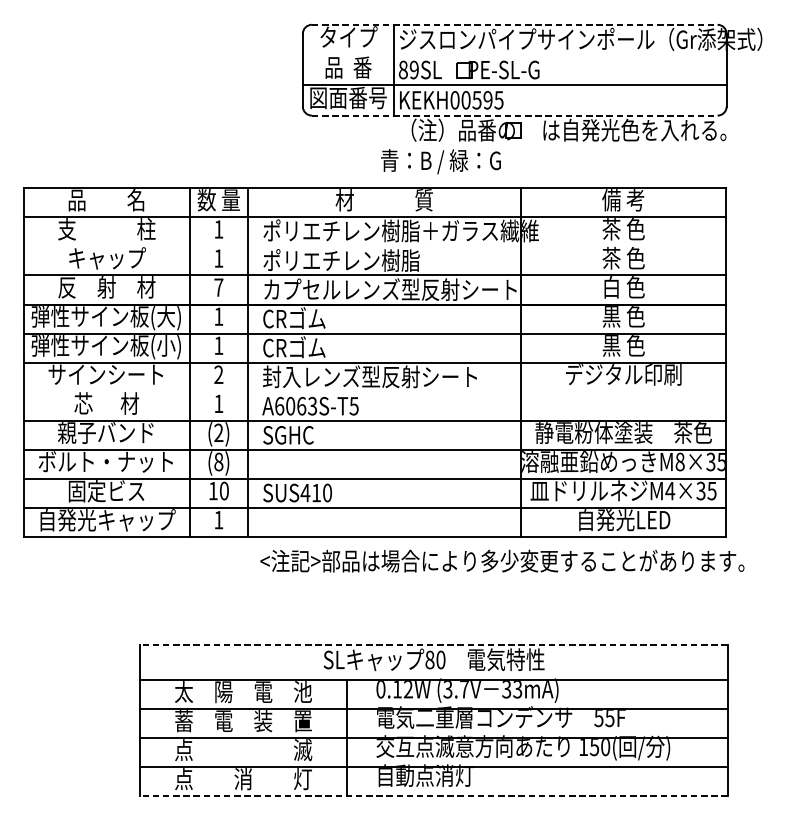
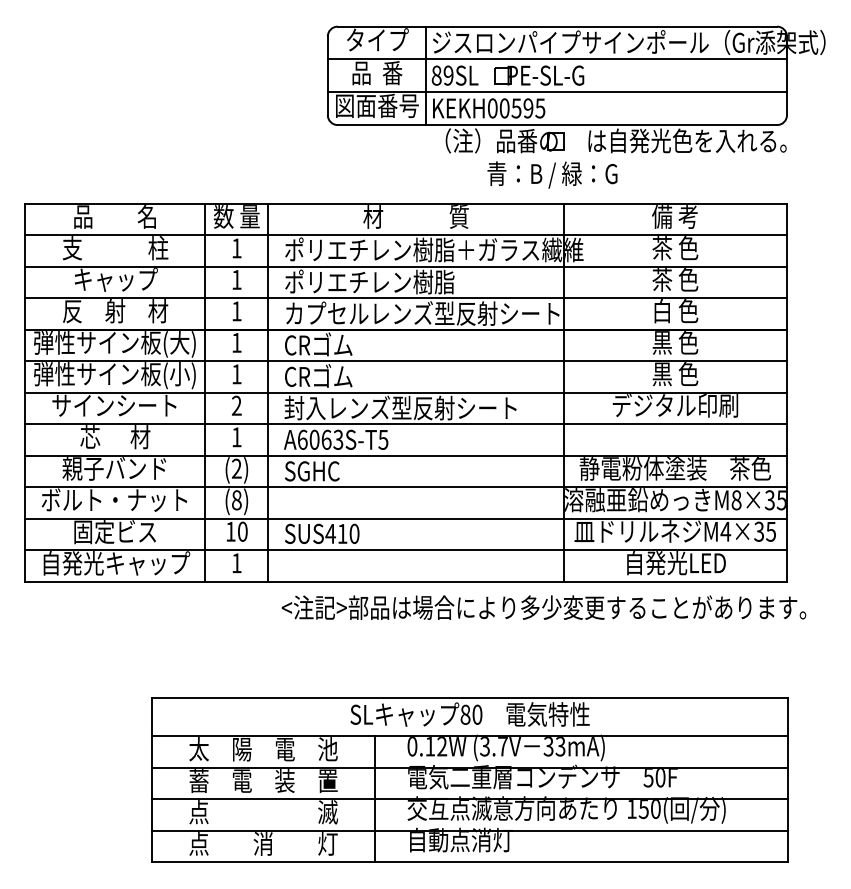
line: (514, 24) -> (557, 26), dashed -> solid
line: (513, 55) -> (556, 59), added
line: (514, 116) -> (557, 125), dashed -> solid
text: (441, 161) -> (552, 174), moved
line: (374, 246) -> (405, 266), added
text: (218, 287) -> (236, 311), 7 -> 1
line: (374, 392) -> (405, 424), added
line: (433, 644) -> (469, 698), dashed -> solid
text: (609, 718) -> (660, 778), 55F -> 50F
line: (433, 796) -> (469, 862), dashed -> solid

